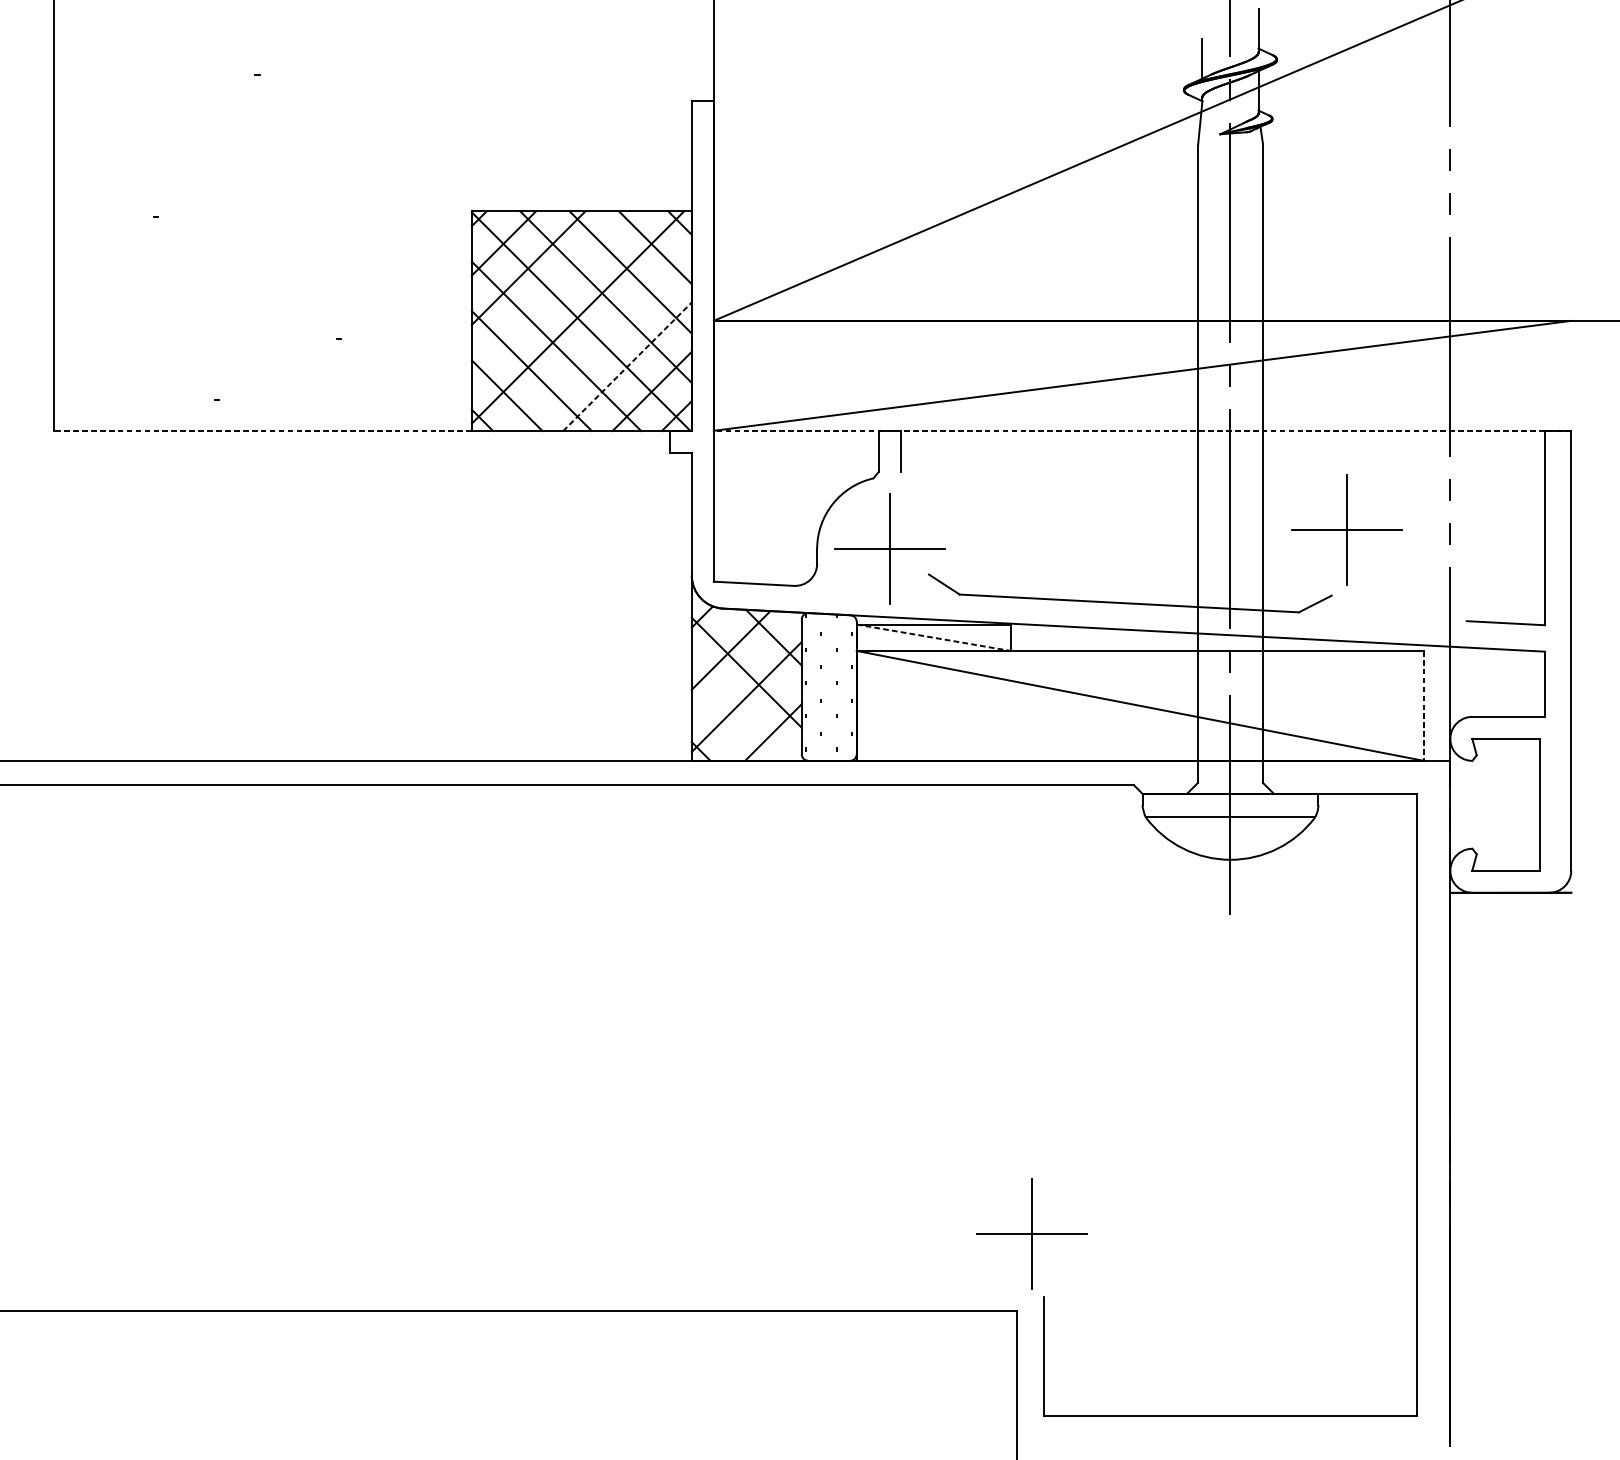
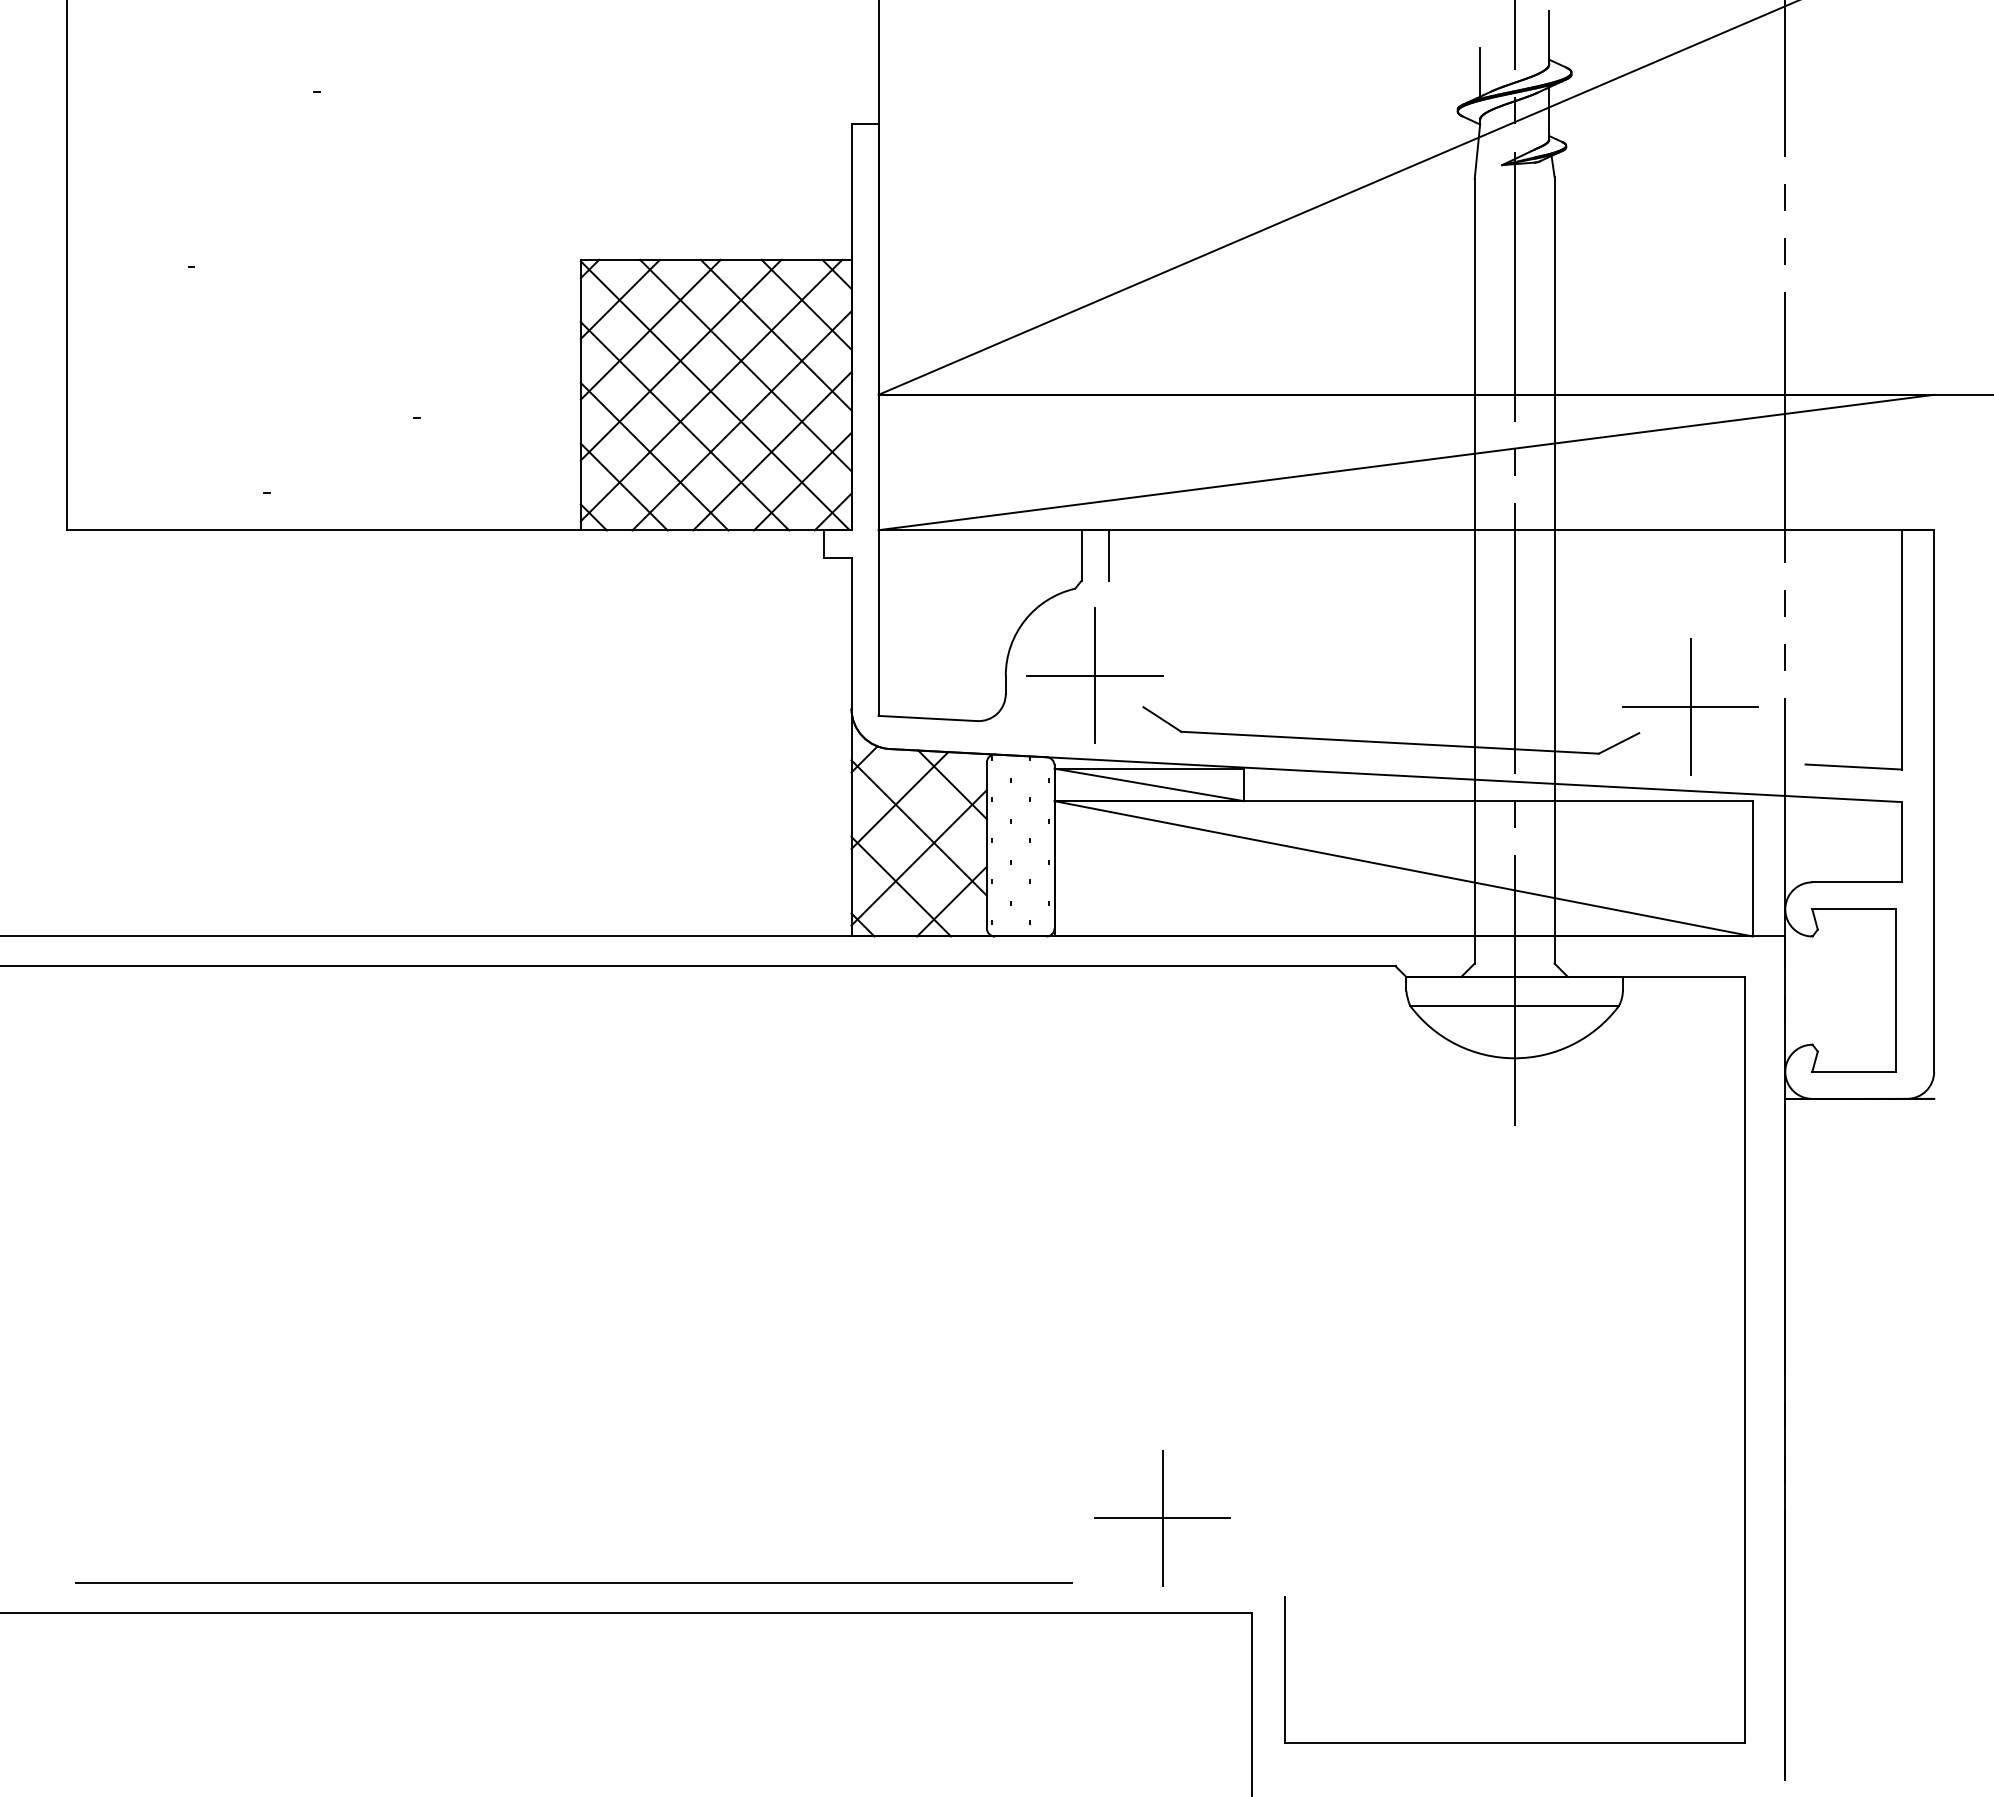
line: (552, 292) -> (680, 359), added
line: (602, 341) -> (741, 420), added
line: (627, 366) -> (772, 451), dashed -> solid
line: (262, 431) -> (323, 530), dashed -> solid
line: (1142, 431) -> (1406, 530), dashed -> solid
part: (1347, 529) -> (1690, 706), moved
line: (933, 638) -> (1149, 785), dashed -> solid
line: (1423, 705) -> (1752, 868), dashed -> solid
line: (732, 720) -> (901, 886), added
part: (1031, 1233) -> (1162, 1518), moved
line: (465, 1286) -> (573, 1583), added

